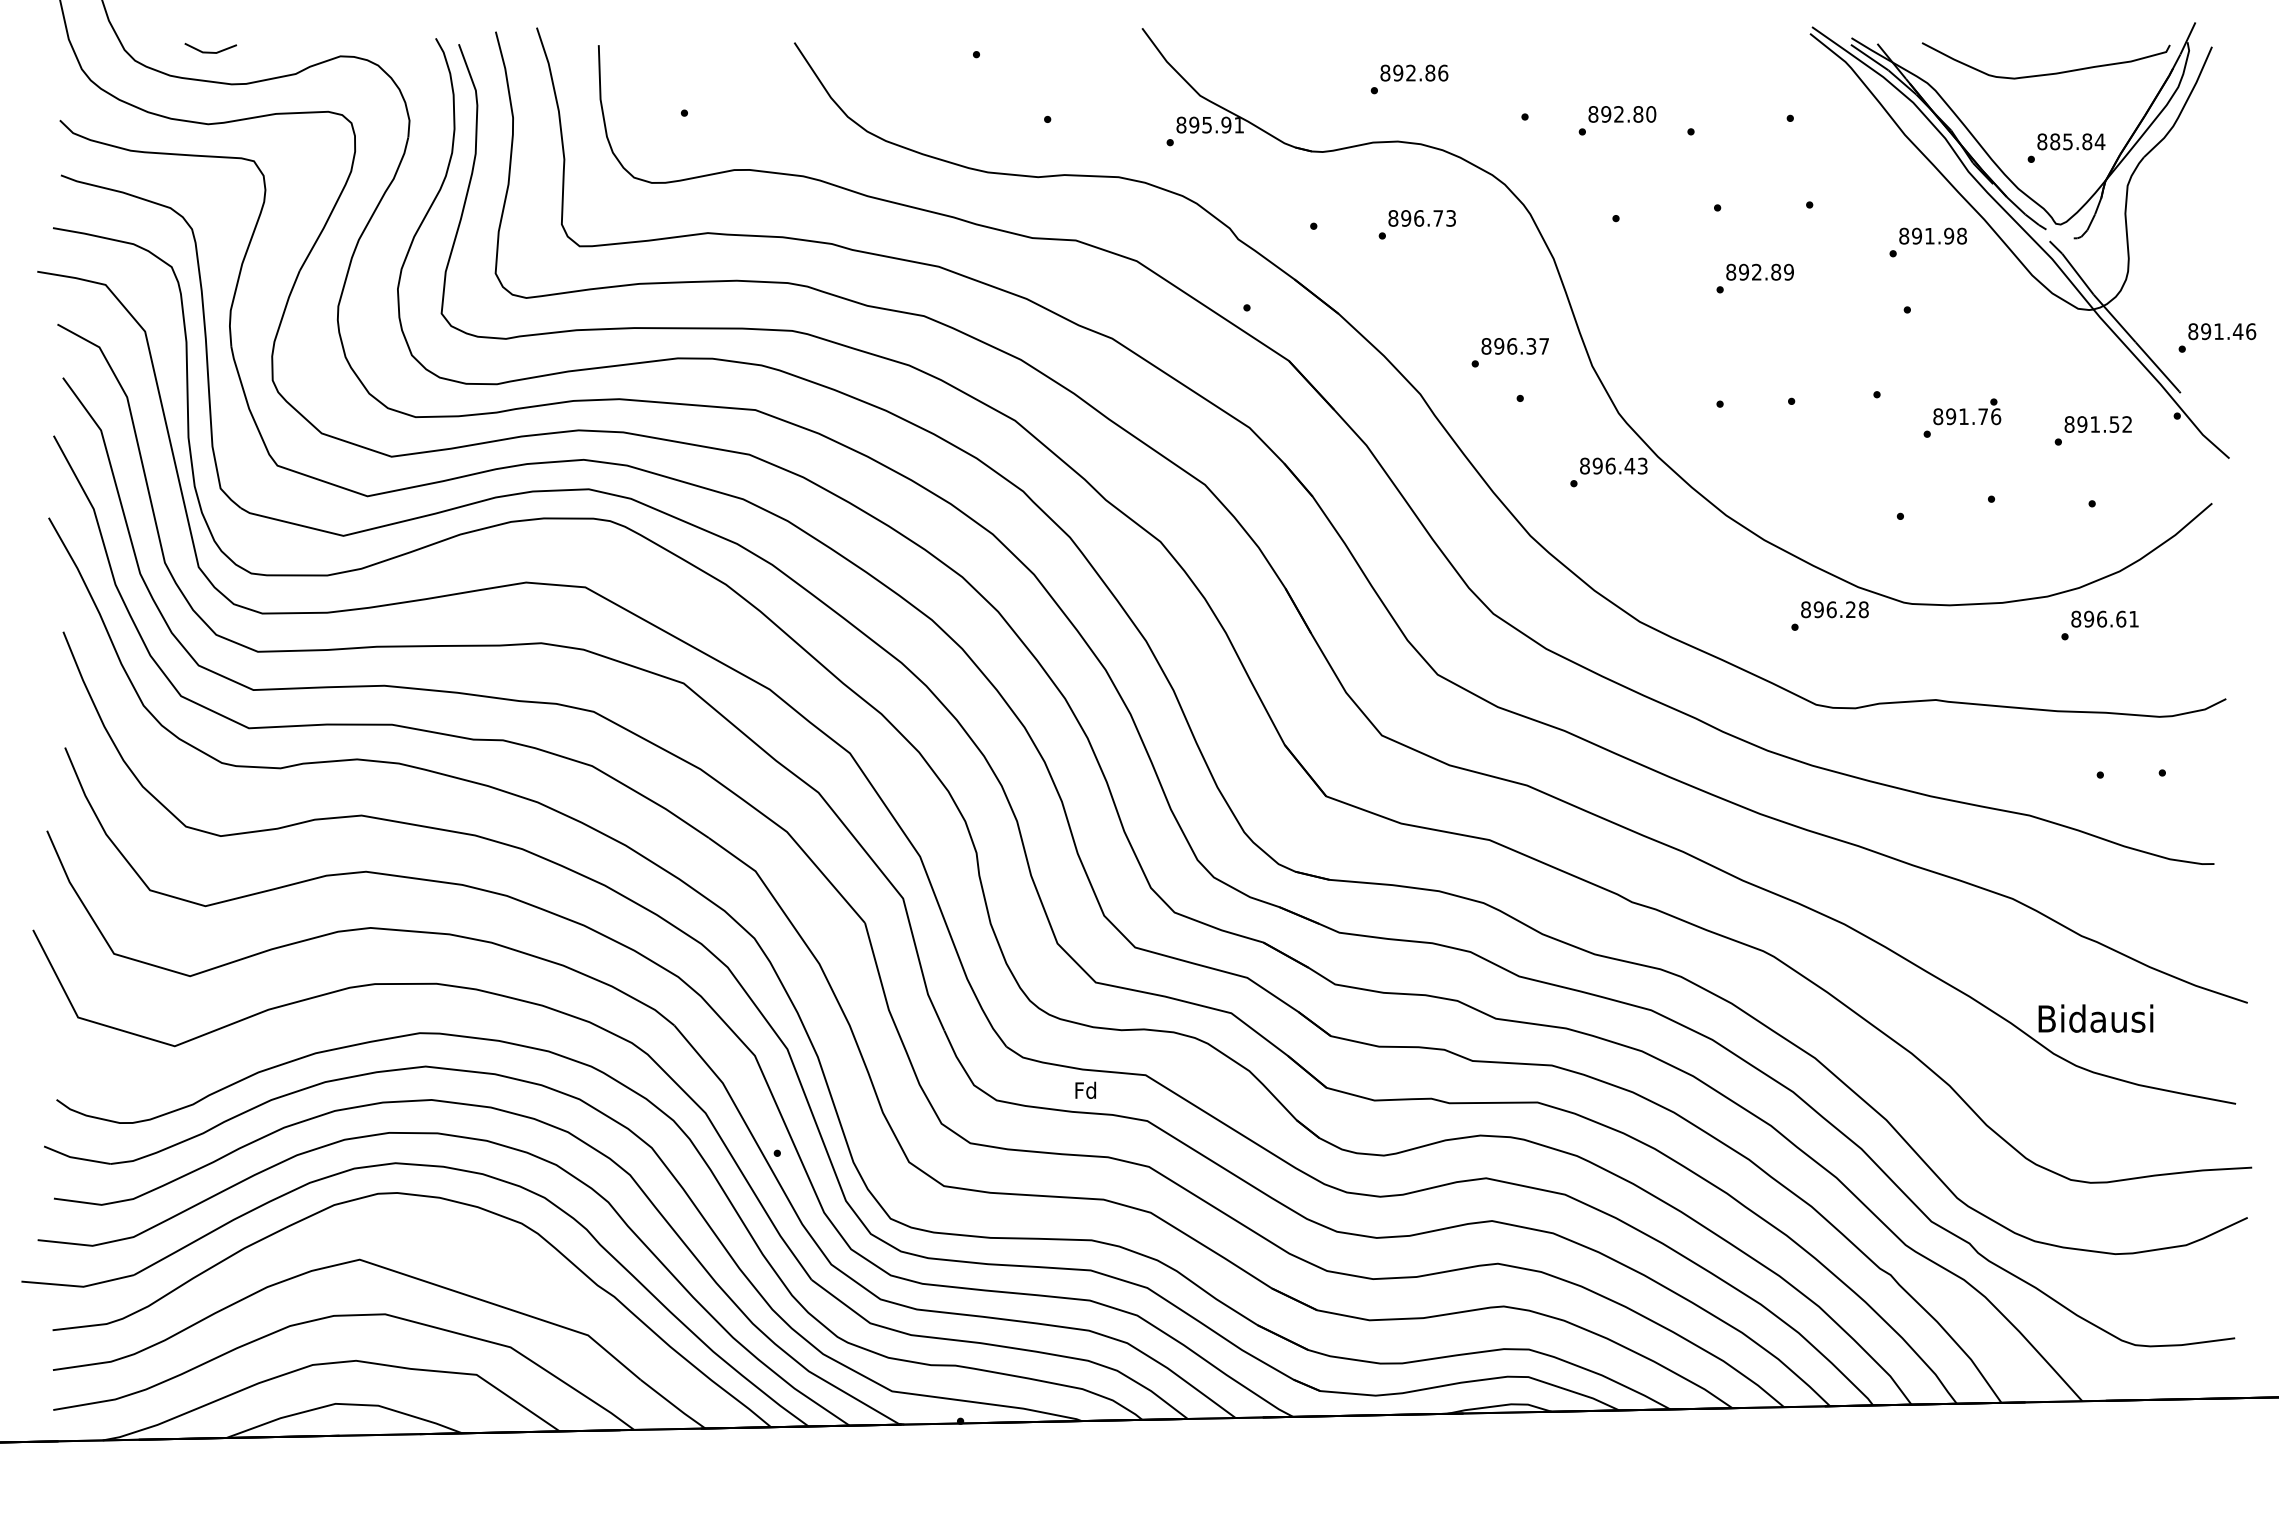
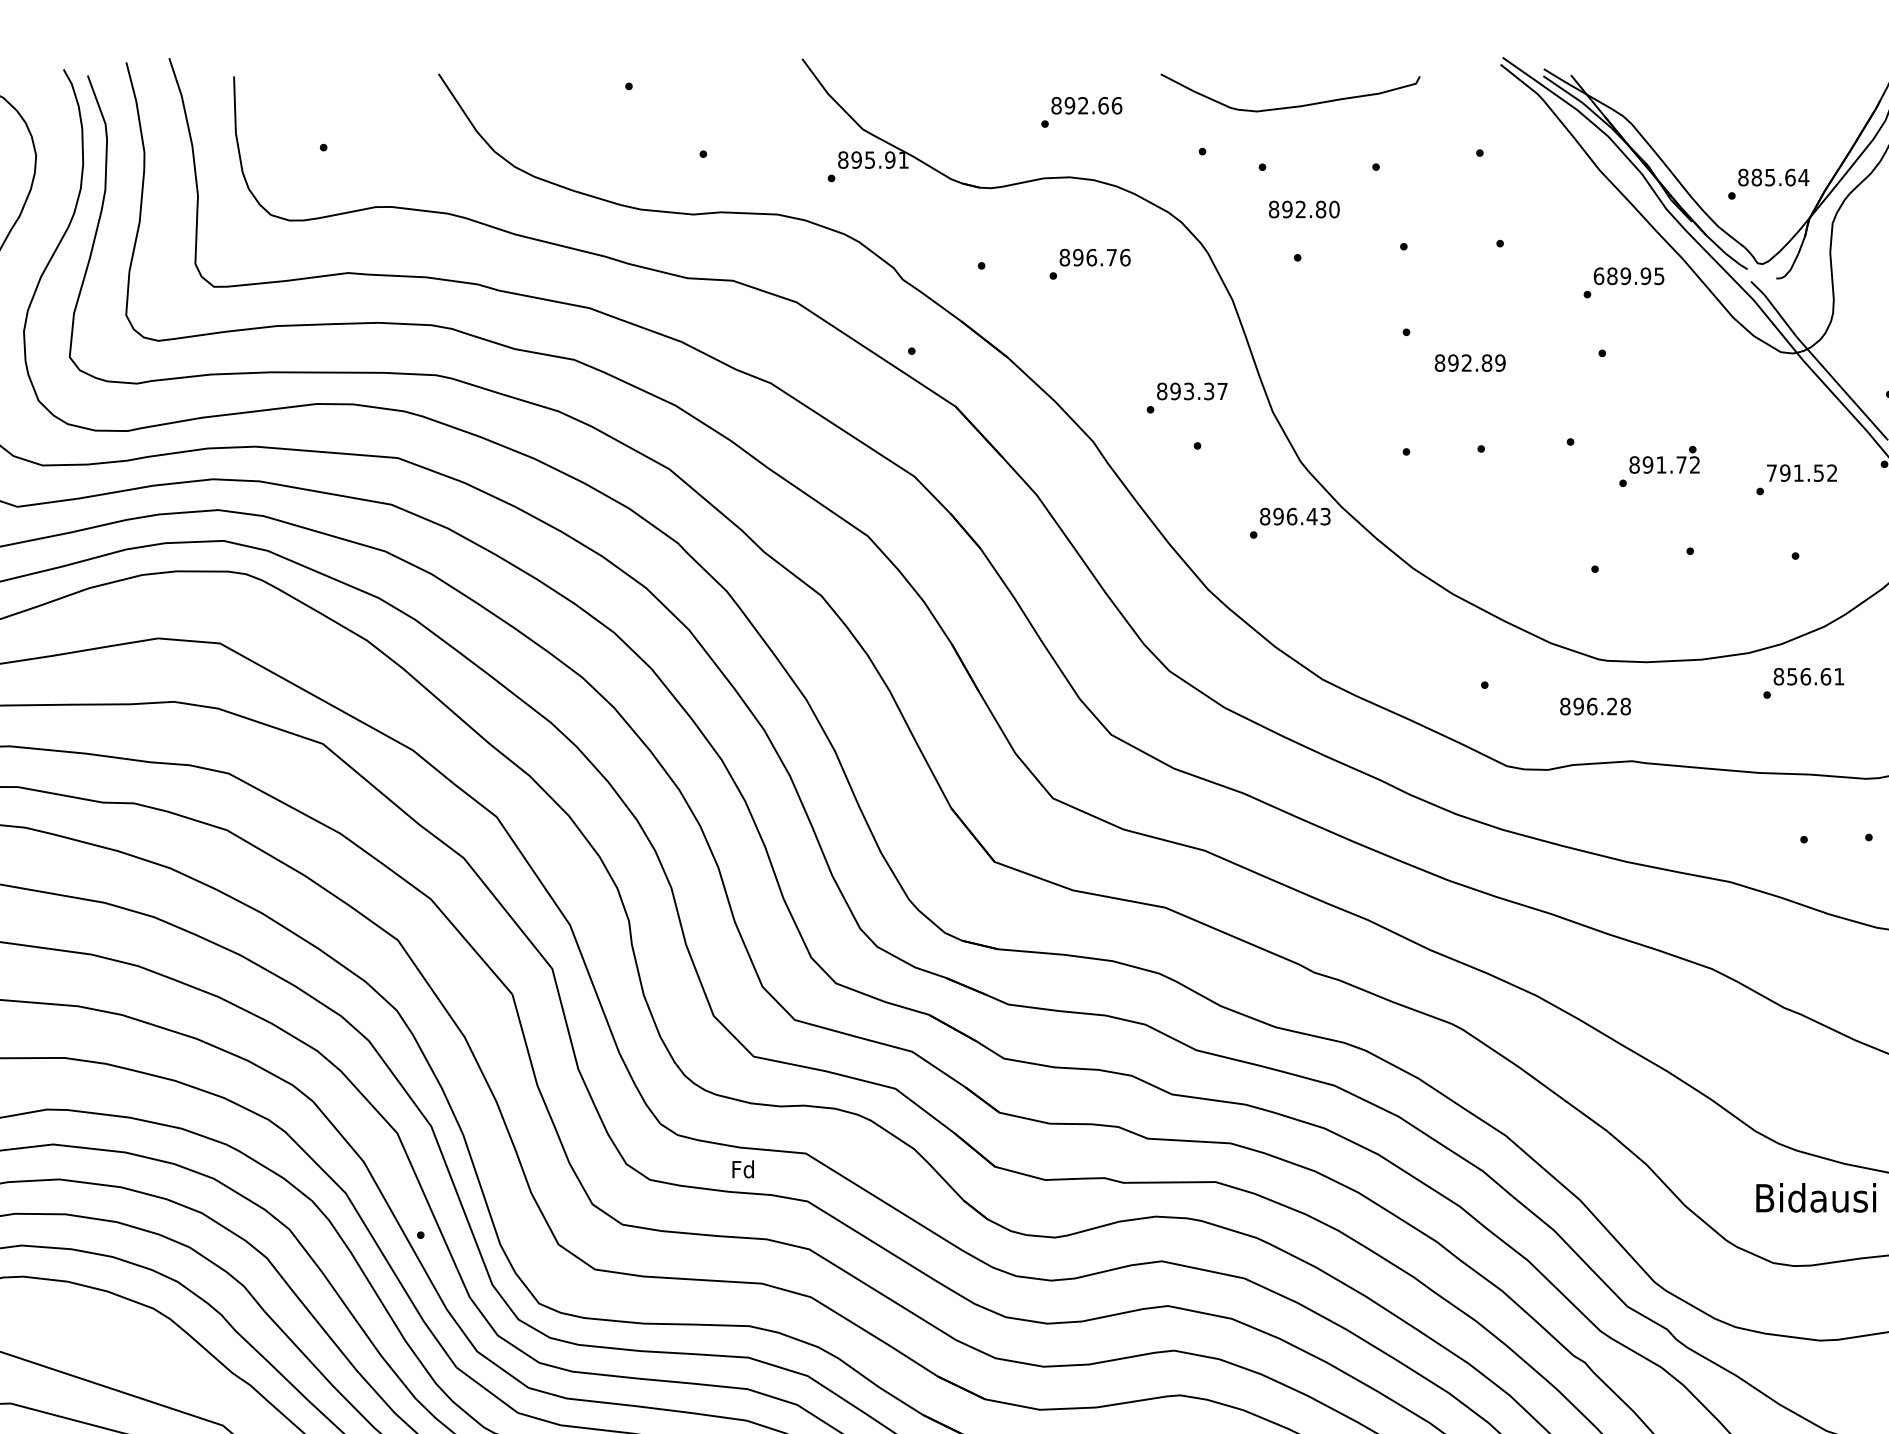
text: (1430, 72) -> (1103, 105), 892.86 -> 892.66
curve: (2046, 73) -> (1290, 106), moved
text: (1622, 114) -> (1304, 209), moved
text: (2087, 141) -> (1790, 177), 885.84 -> 885.64
text: (1451, 218) -> (1125, 257), 896.73 -> 896.76
text: (1932, 235) -> (1628, 275), 891.98 -> 689.95
text: (1759, 271) -> (1469, 362), moved
text: (1512, 346) -> (1189, 391), 896.37 -> 893.37
text: (1996, 416) -> (1695, 464), 891.76 -> 891.72
text: (2069, 424) -> (1771, 473), 891.52 -> 791.52
text: (1834, 609) -> (1595, 706), moved
text: (2089, 618) -> (1792, 675), 896.61 -> 856.61
text: (2095, 1018) -> (1815, 1197), moved

